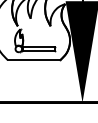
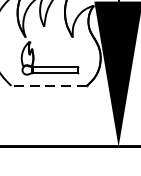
line: (33, 60) -> (48, 86), solid -> dashed

